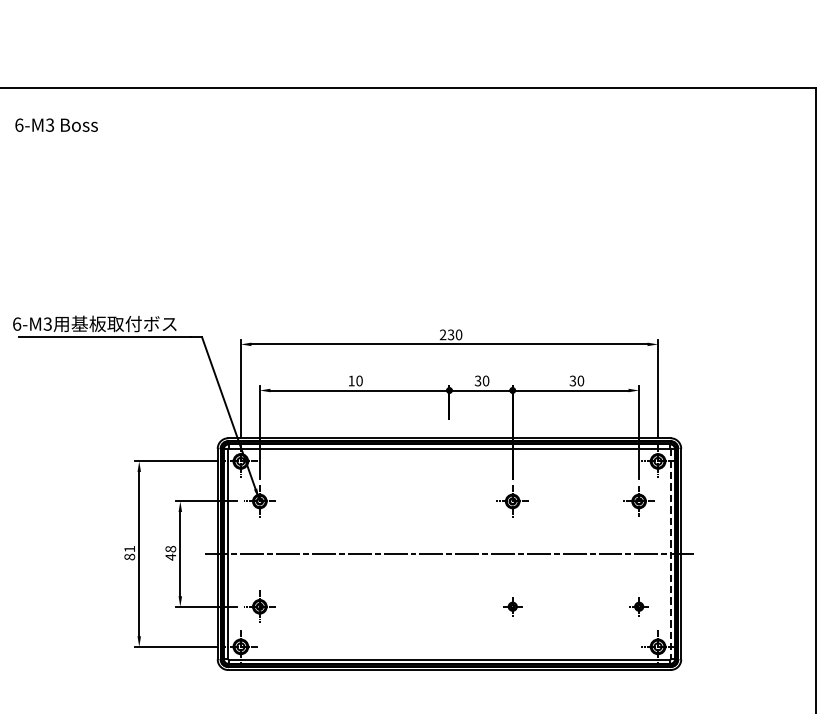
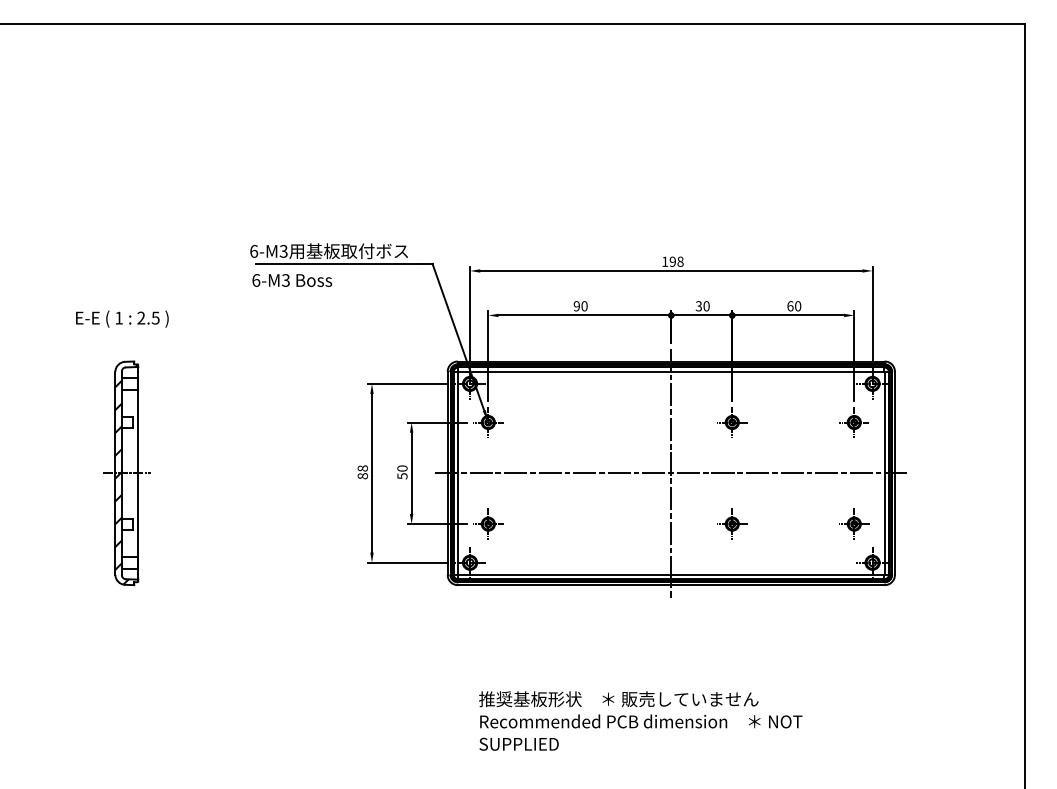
text: (56, 125) -> (292, 280), moved
text: (450, 334) -> (672, 261), 230 -> 198
text: (351, 381) -> (576, 306), 10 -> 90
text: (572, 381) -> (790, 306), 30 -> 60
text: (129, 549) -> (362, 468), 81 -> 88
text: (170, 553) -> (402, 472), 48 -> 50
line: (449, 553) -> (671, 472), added
line: (670, 554) -> (884, 473), dashed -> solid
part: (512, 606) -> (732, 523), size x1.67
part: (639, 606) -> (854, 523), size x1.67

